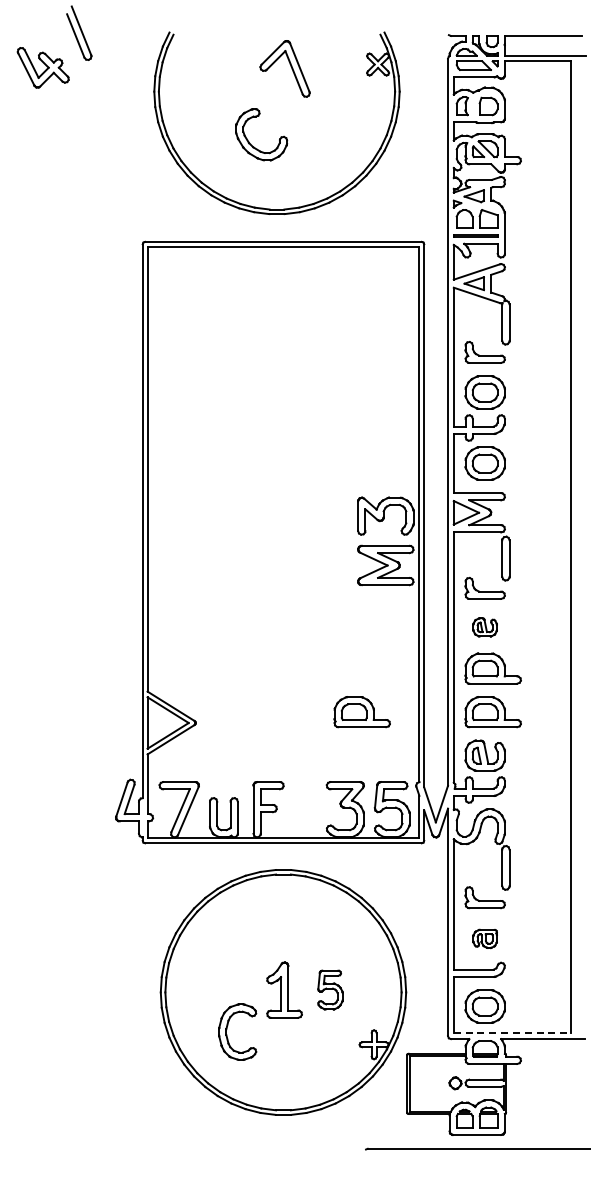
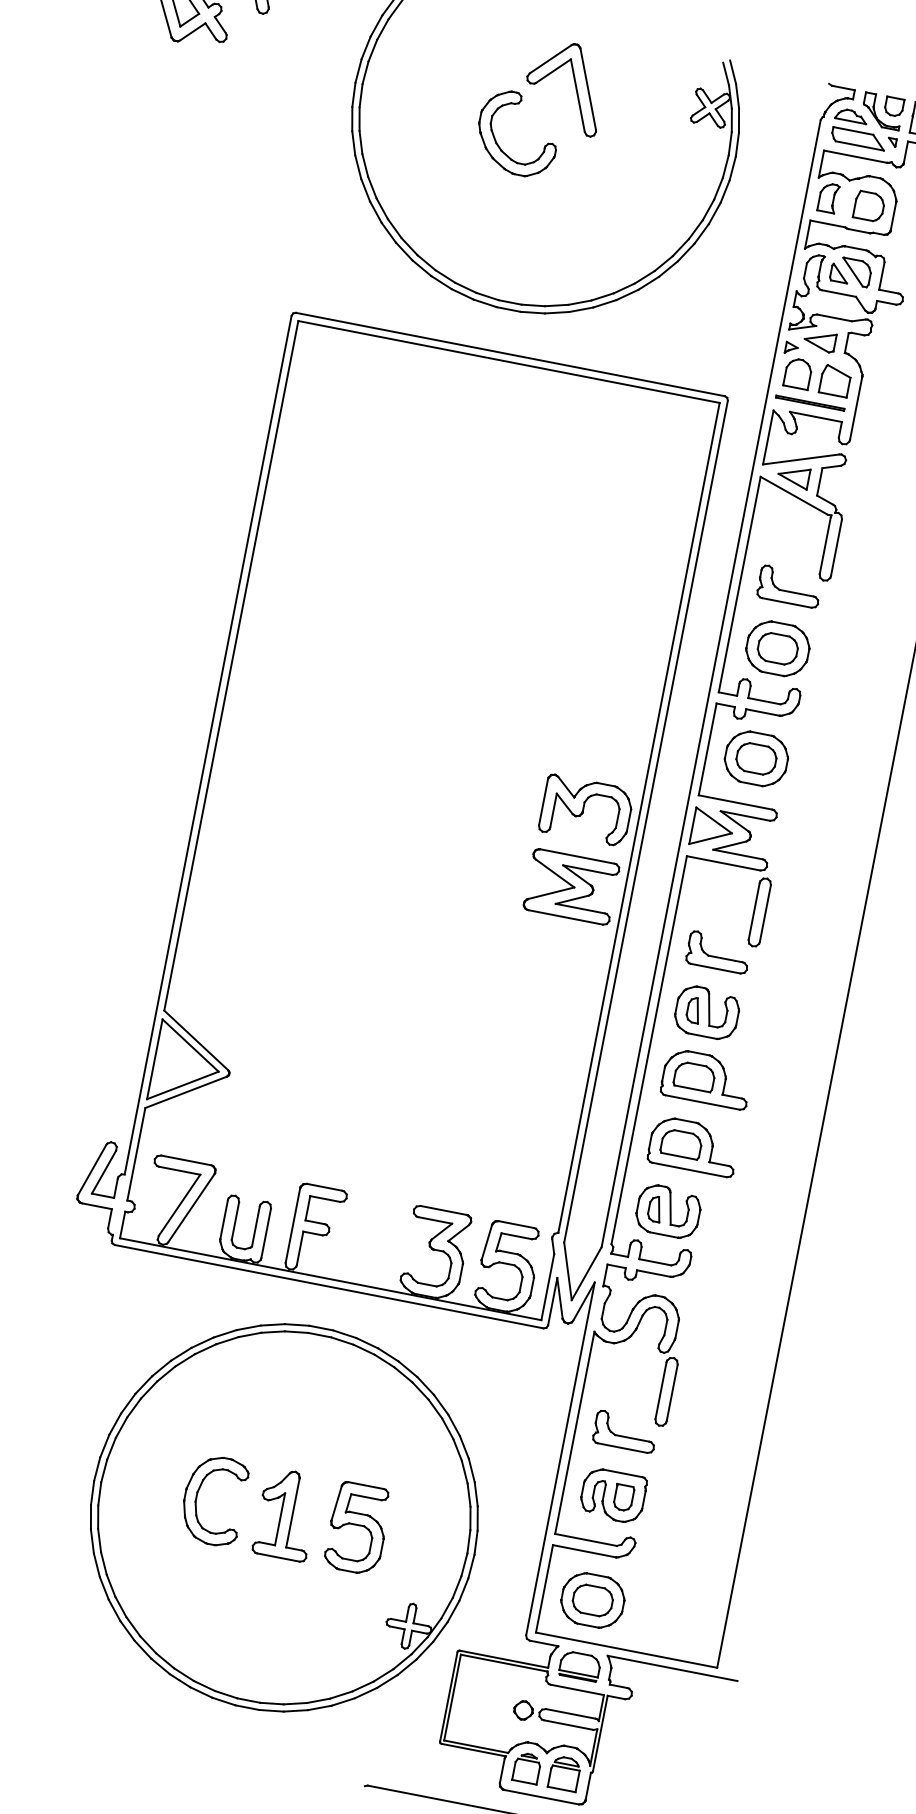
part: (249, 141) -> (497, 140), moved
part: (484, 627) -> (705, 1012), size x1.67
part: (361, 712) -> (489, 1107), removed
part: (484, 938) -> (612, 1494), size x1.67
part: (330, 989) -> (358, 1527), size x1.43
part: (227, 1029) -> (199, 1493), moved
line: (512, 1033) -> (626, 1650), dashed -> solid

